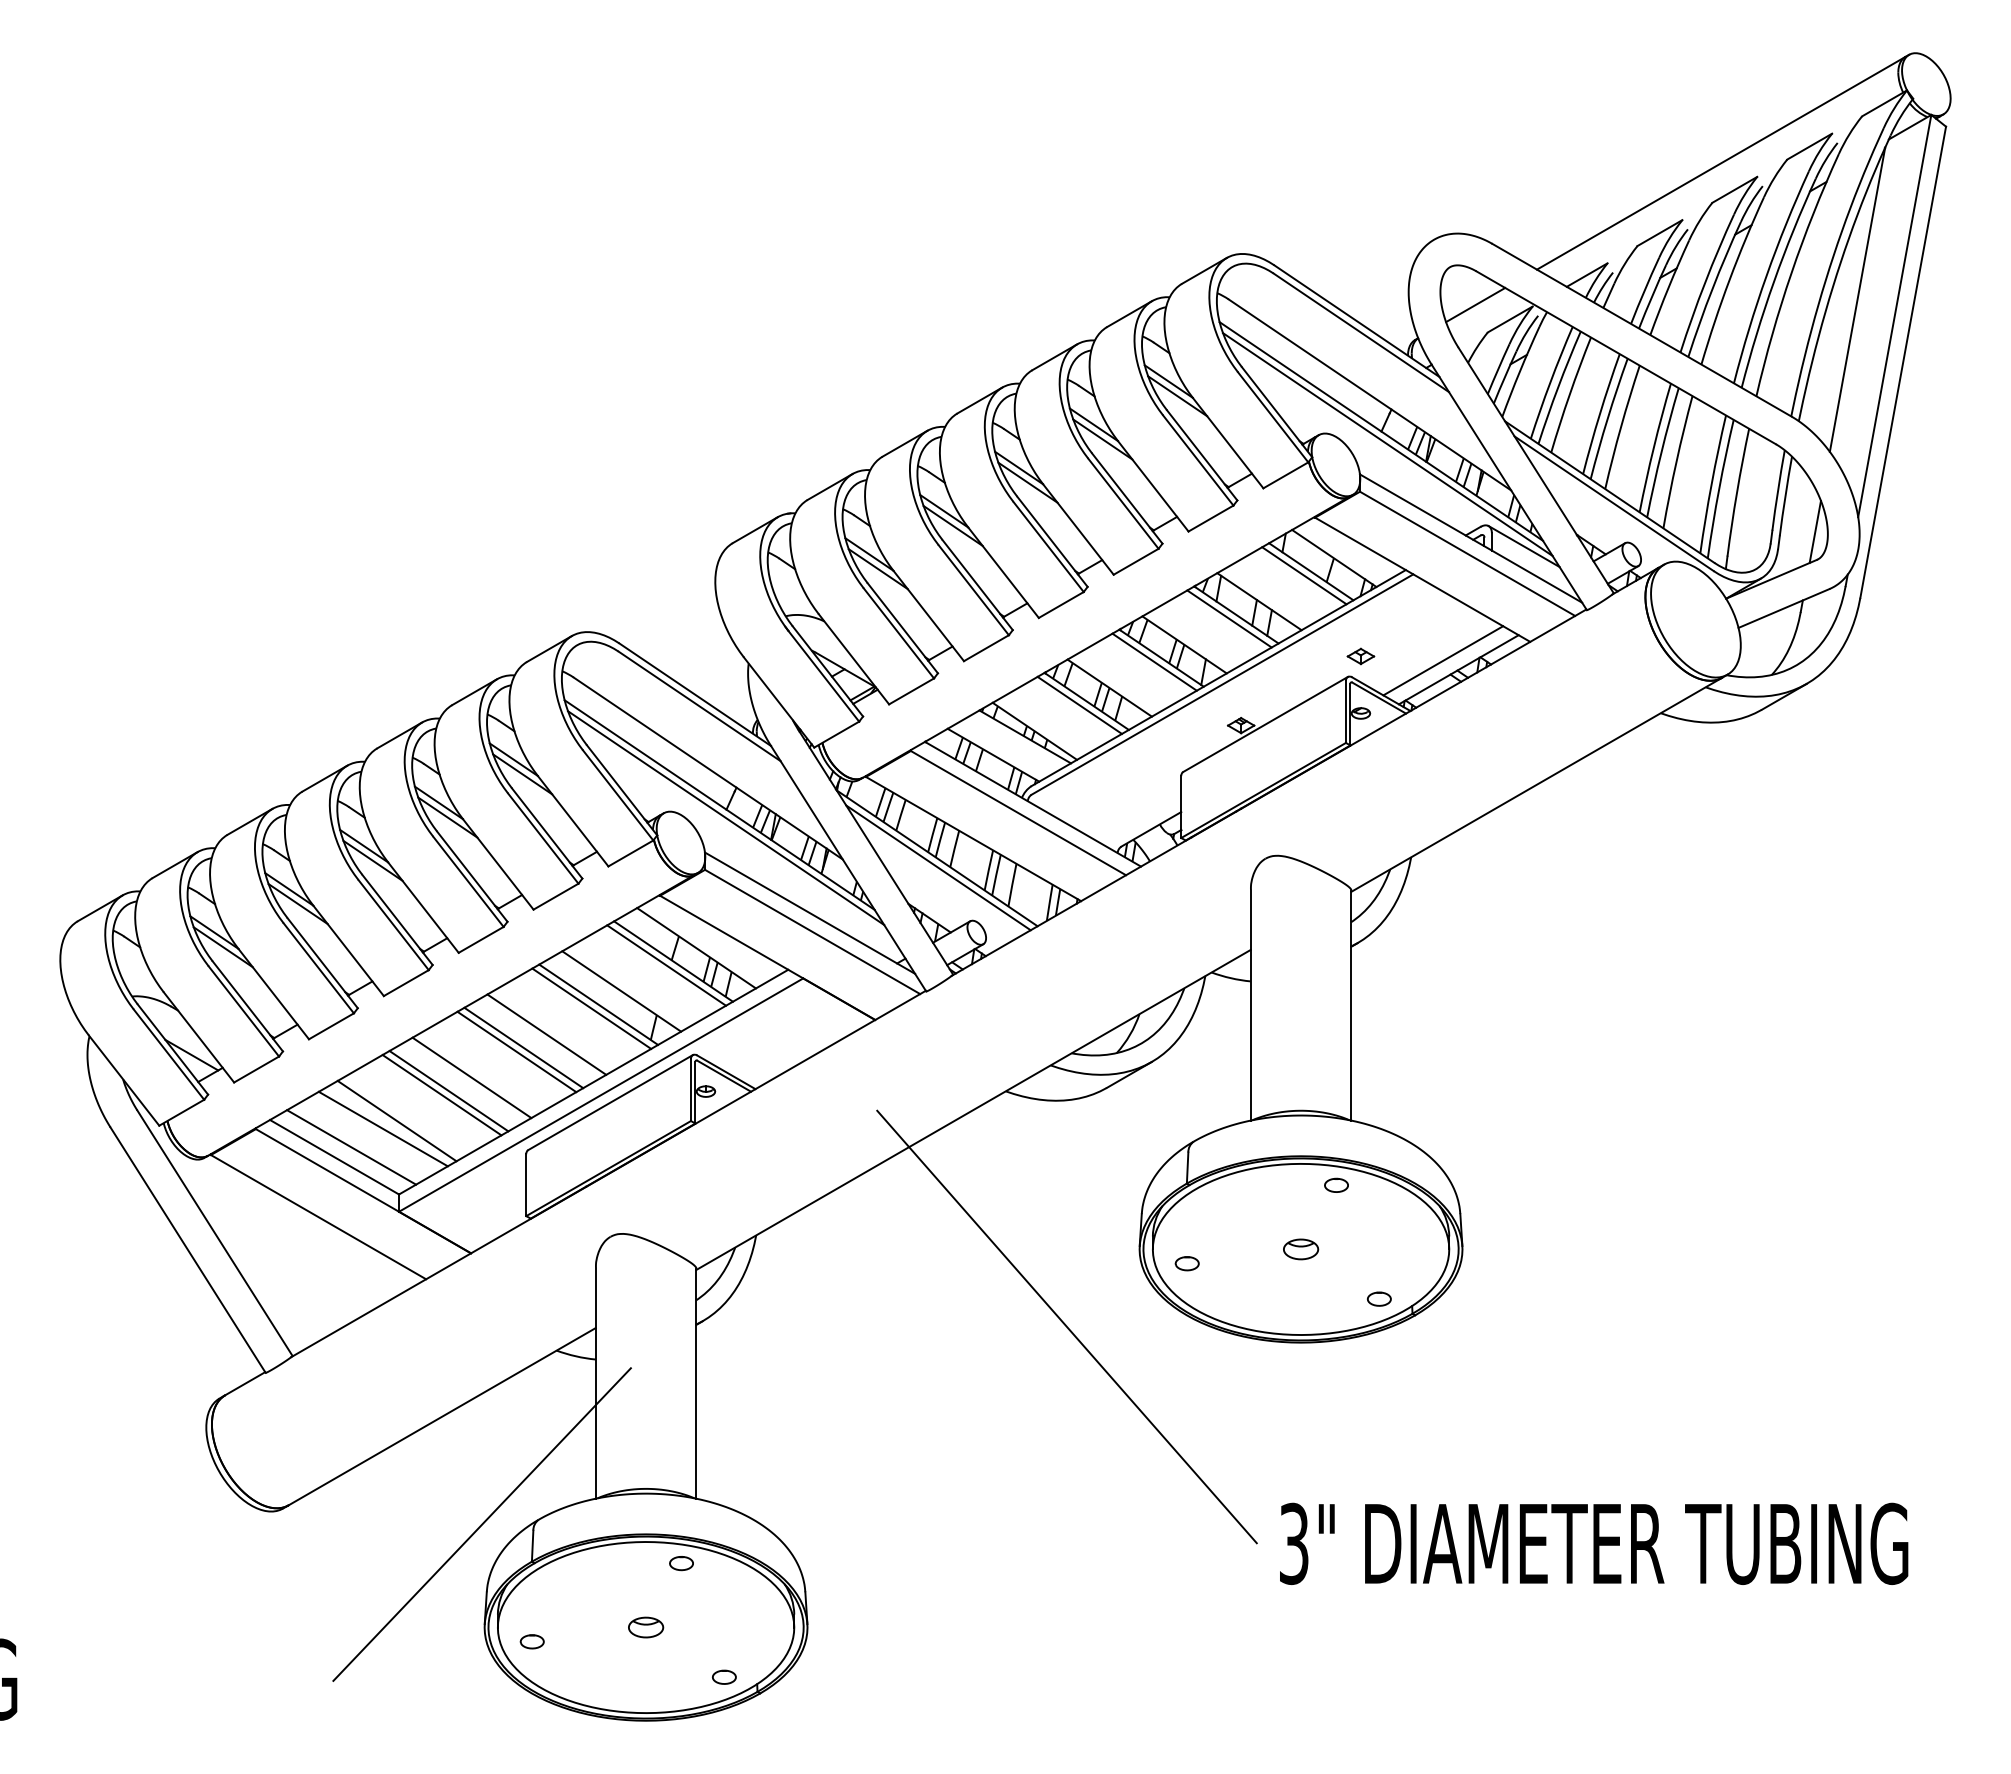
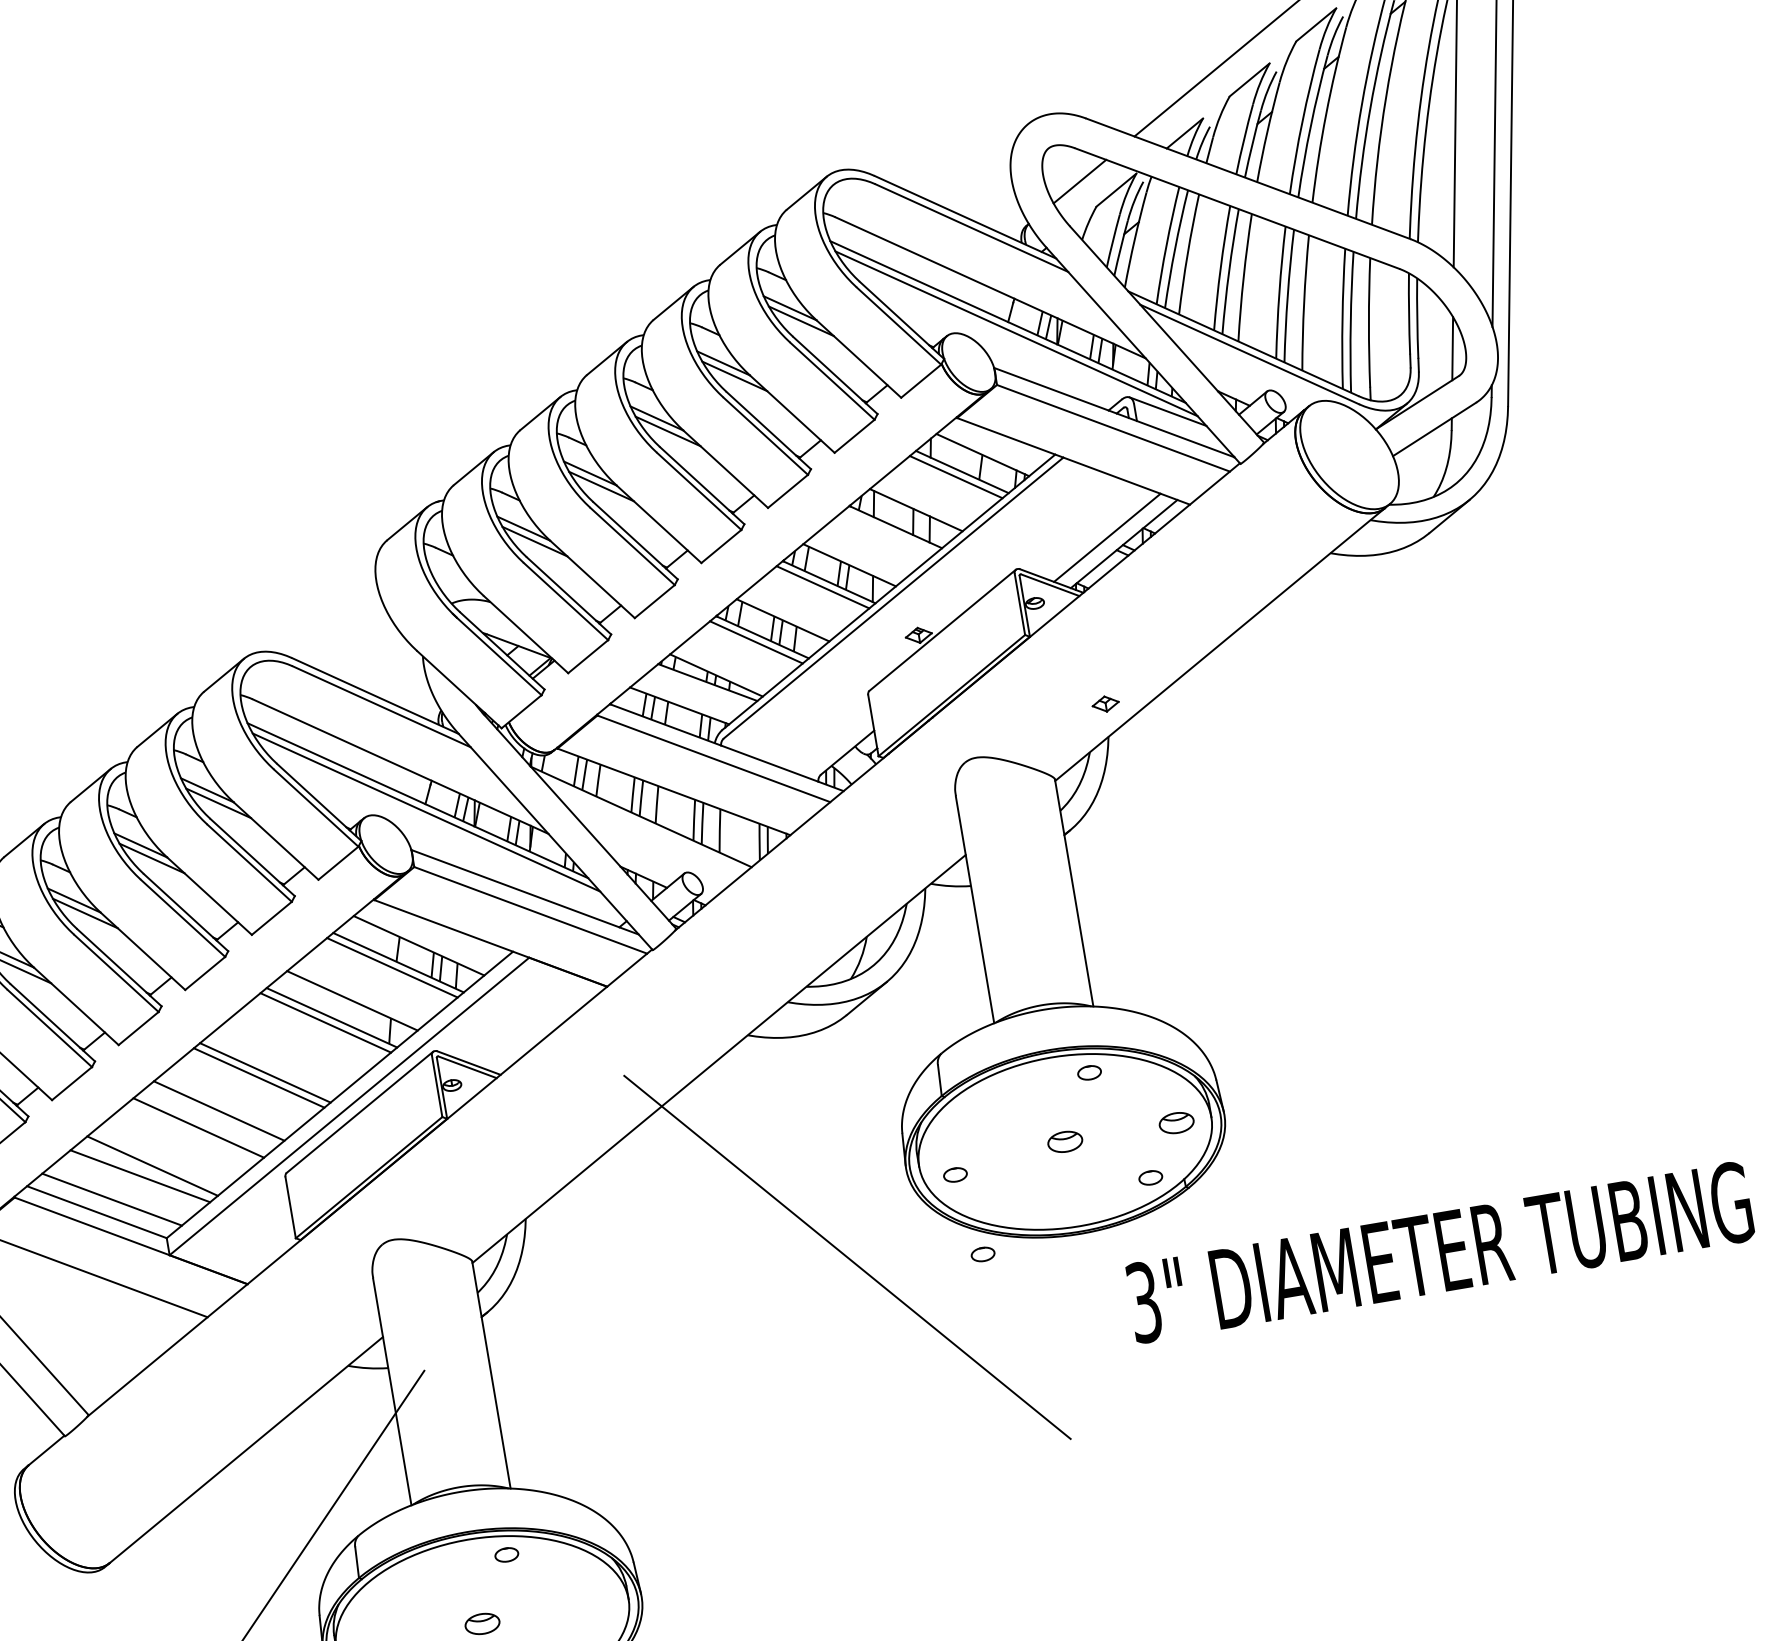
line: (1229, 618) -> (889, 531), removed
part: (1360, 656) -> (1105, 704), moved
line: (938, 867) -> (644, 825), removed
line: (546, 1034) -> (285, 1055), removed
line: (441, 1095) -> (192, 1133), removed
part: (1414, 1249) -> (1177, 1123), added
part: (1200, 1346) -> (982, 1254), added
text: (1594, 1543) -> (1440, 1251), moved

